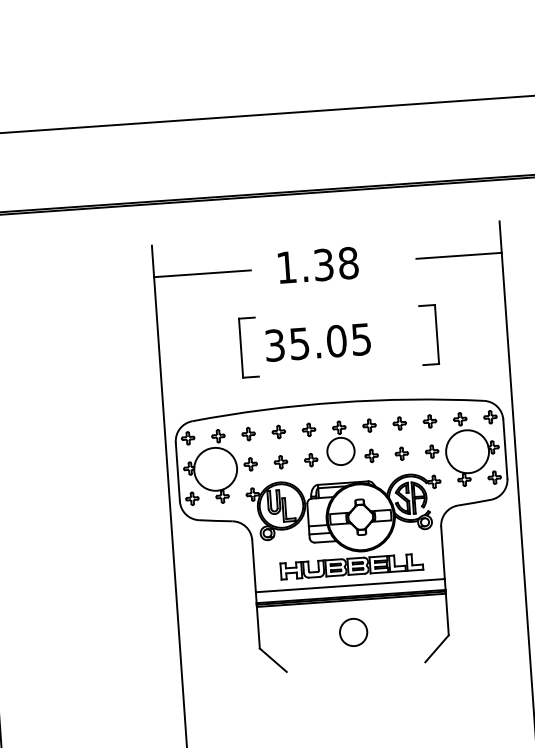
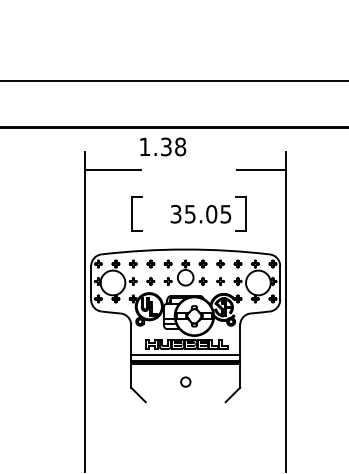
text: (318, 264) -> (163, 146), moved
text: (317, 341) -> (200, 213), moved
circle: (353, 631) -> (185, 381), size x0.6

